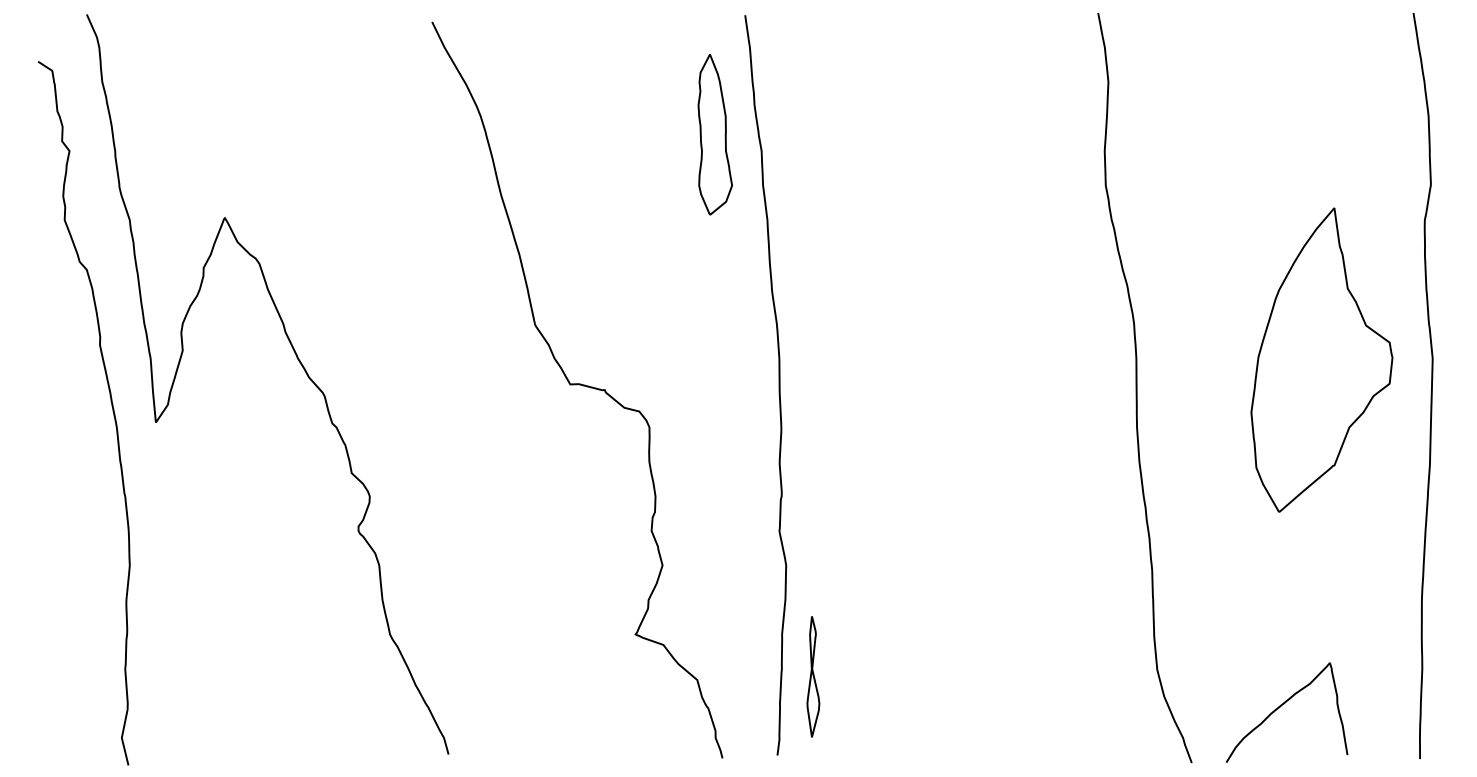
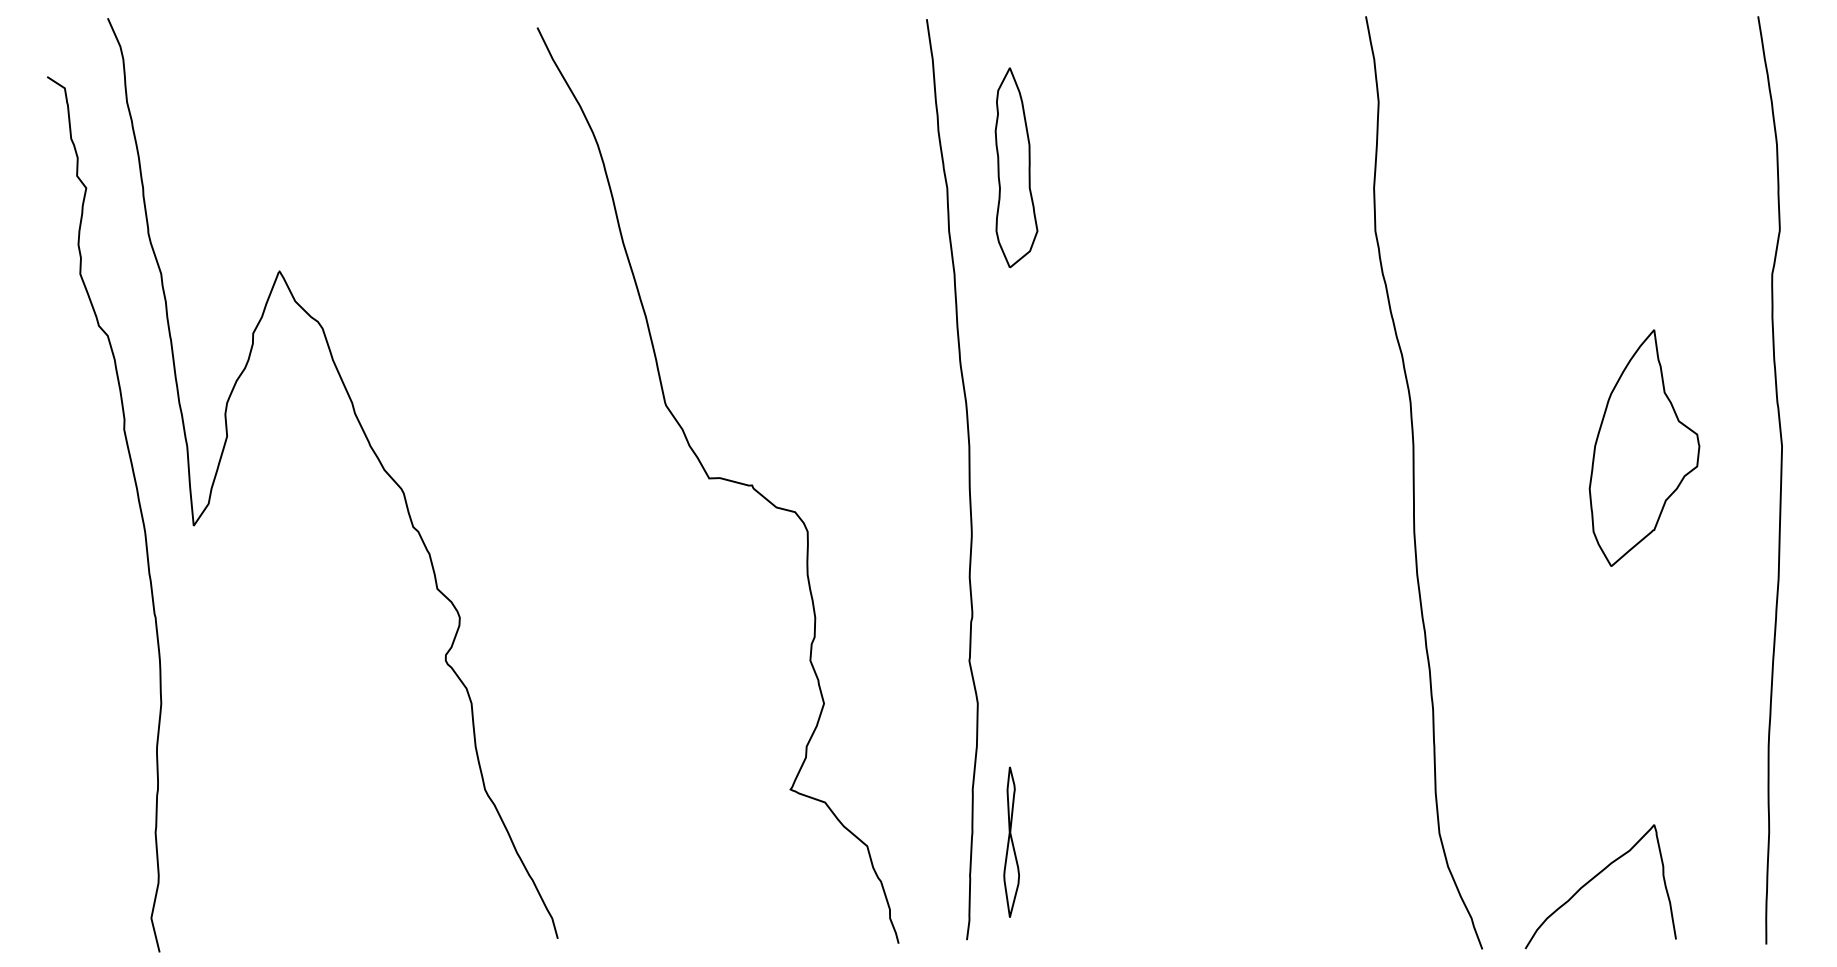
part: (714, 134) -> (1015, 167), moved
part: (1322, 359) -> (1644, 447), size x0.62

